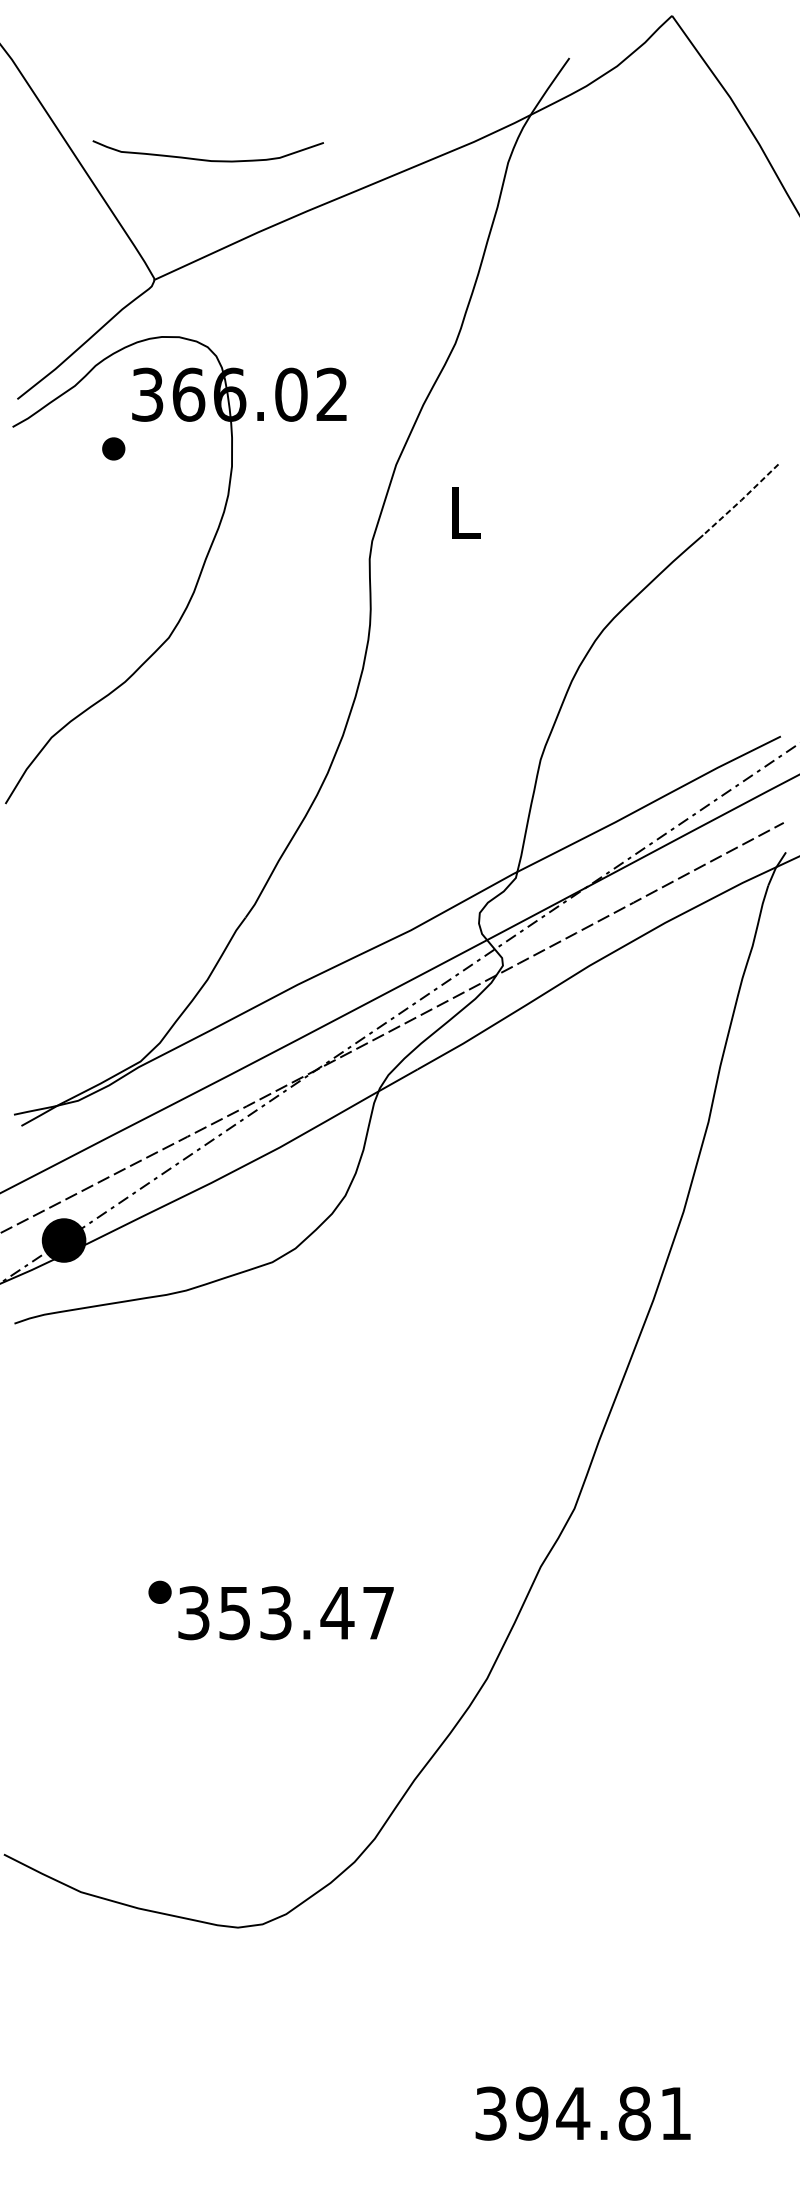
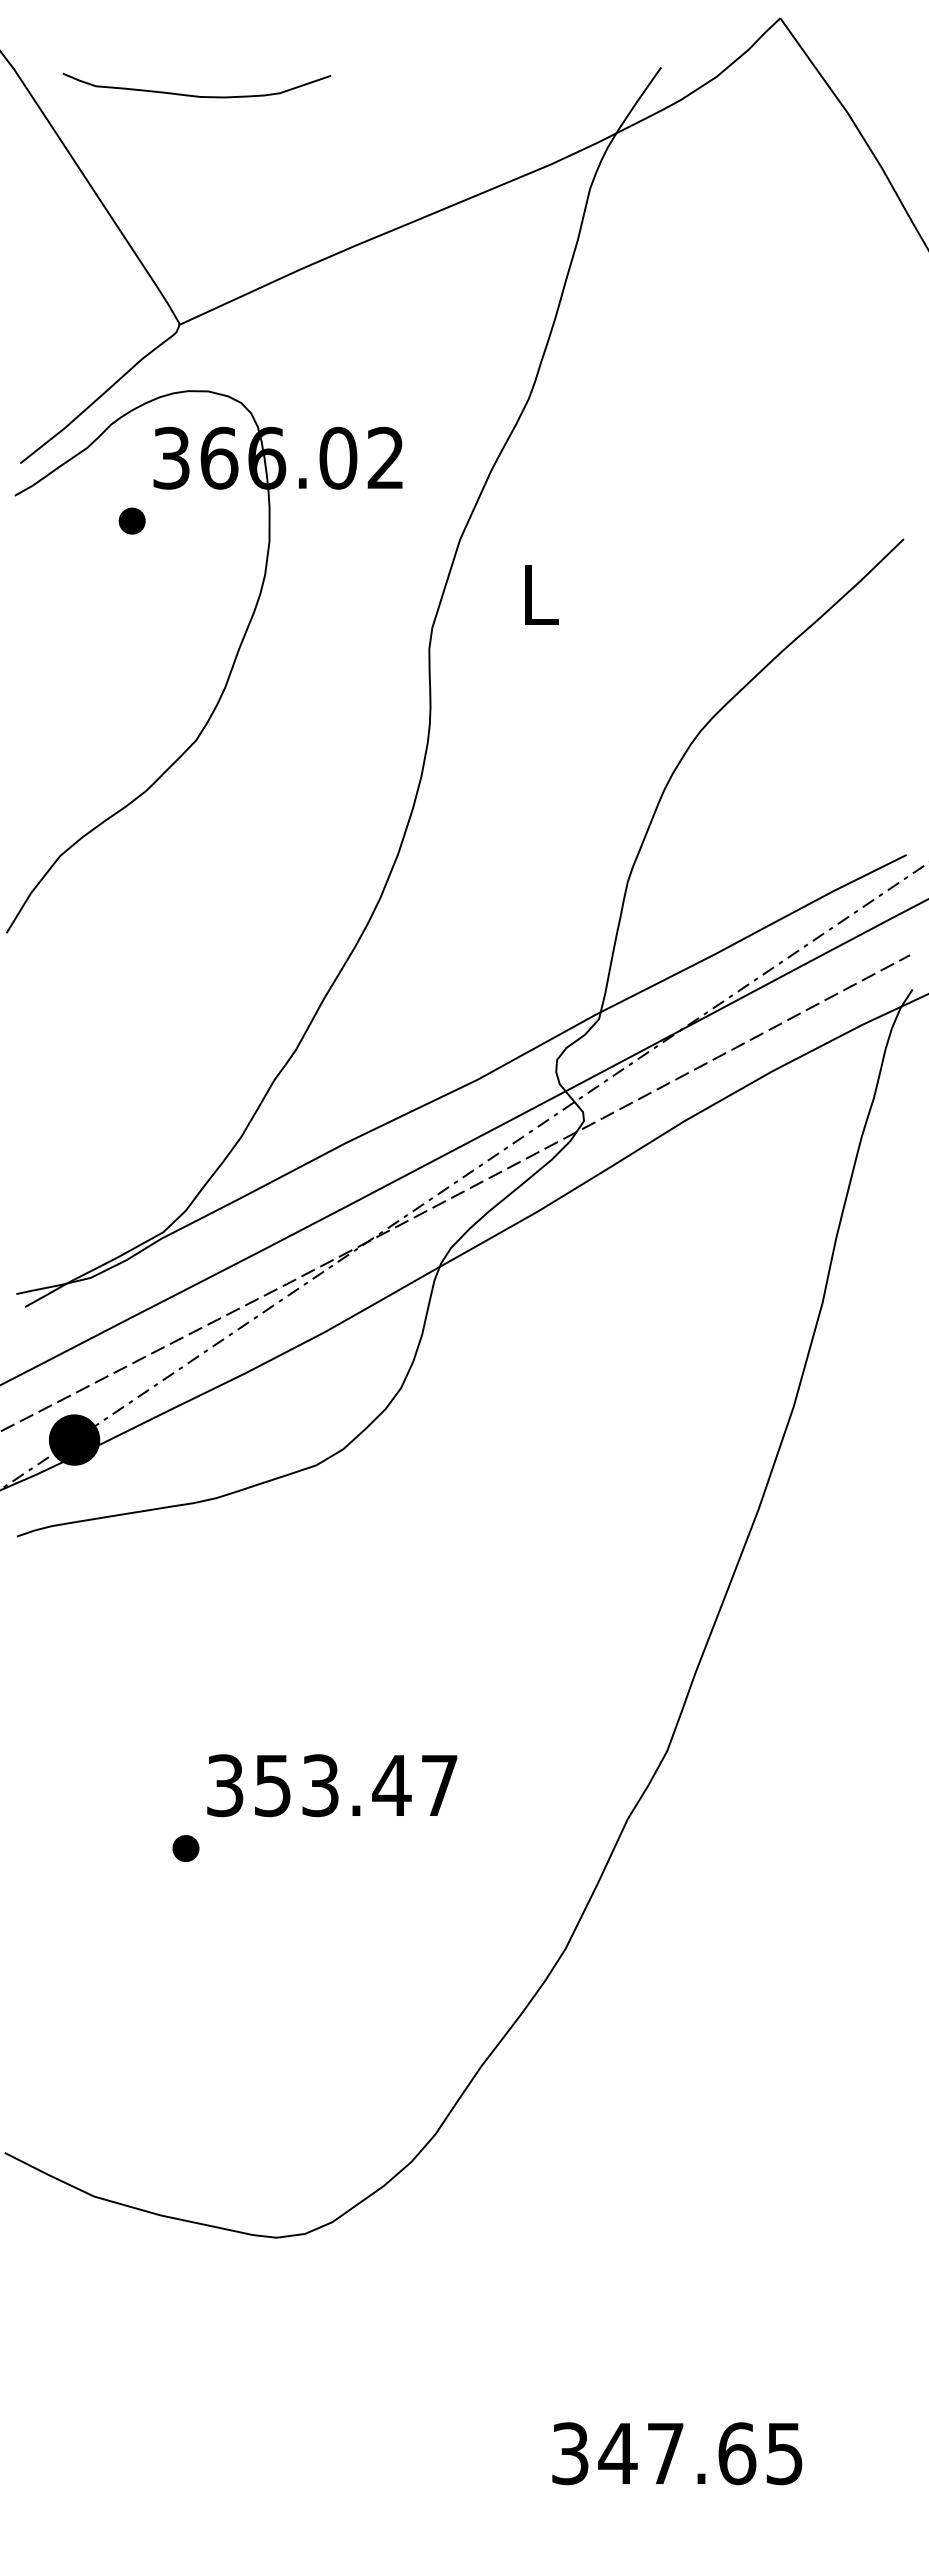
curve: (207, 159) -> (196, 95), moved
line: (741, 500) -> (860, 580), dashed -> solid
text: (286, 1613) -> (332, 1785), moved
text: (603, 2113) -> (700, 2453), 394.81 -> 347.65

